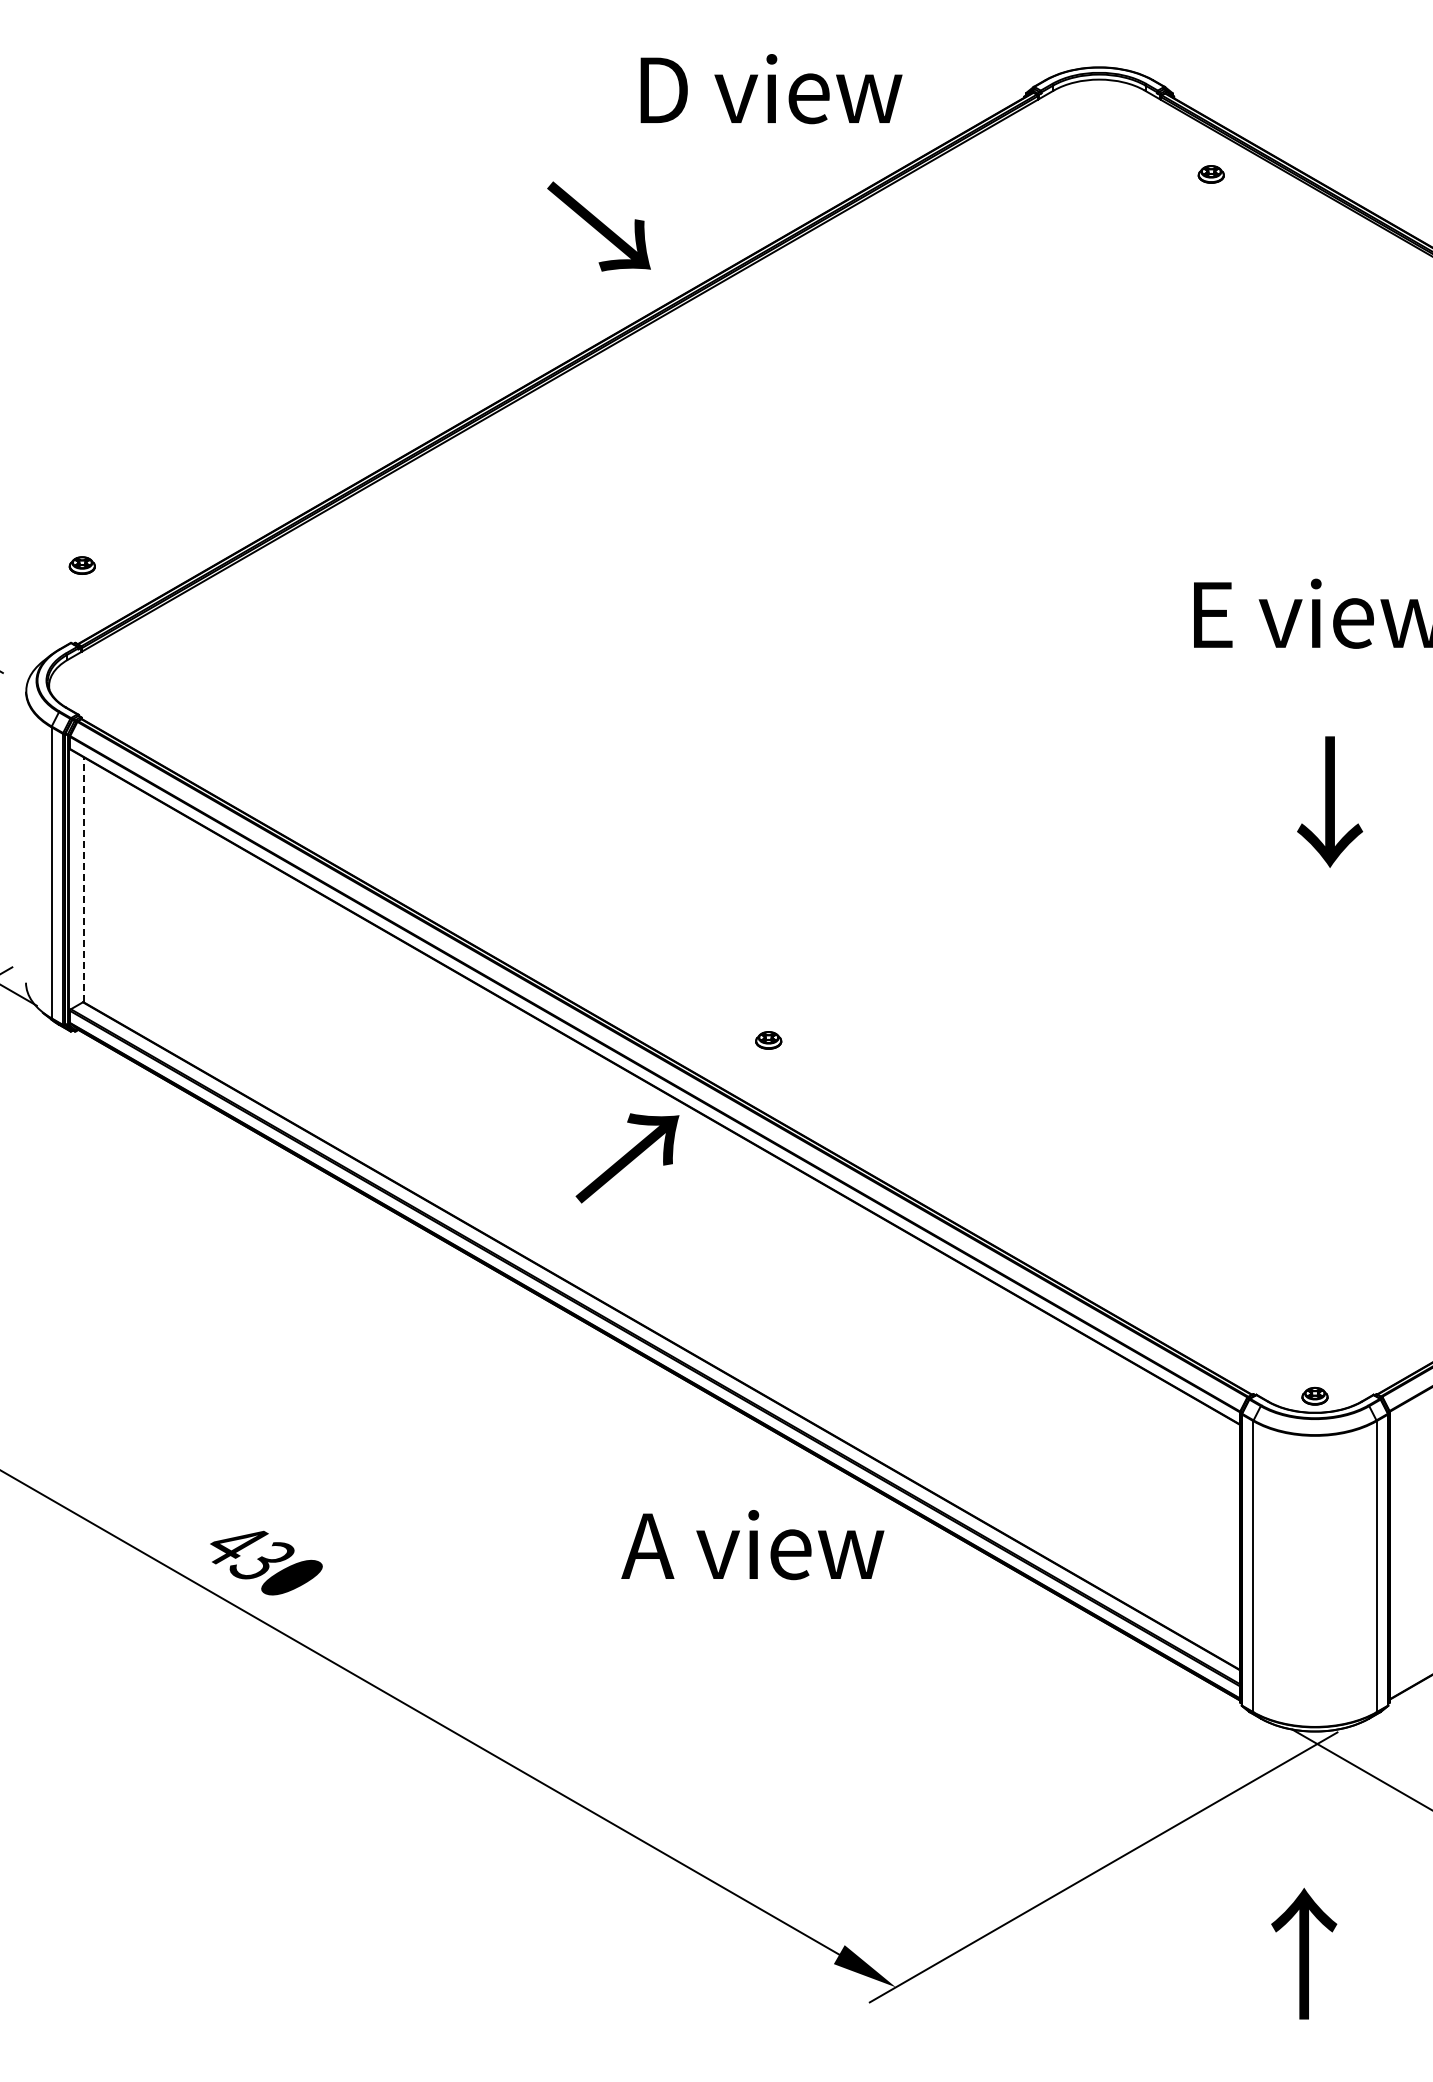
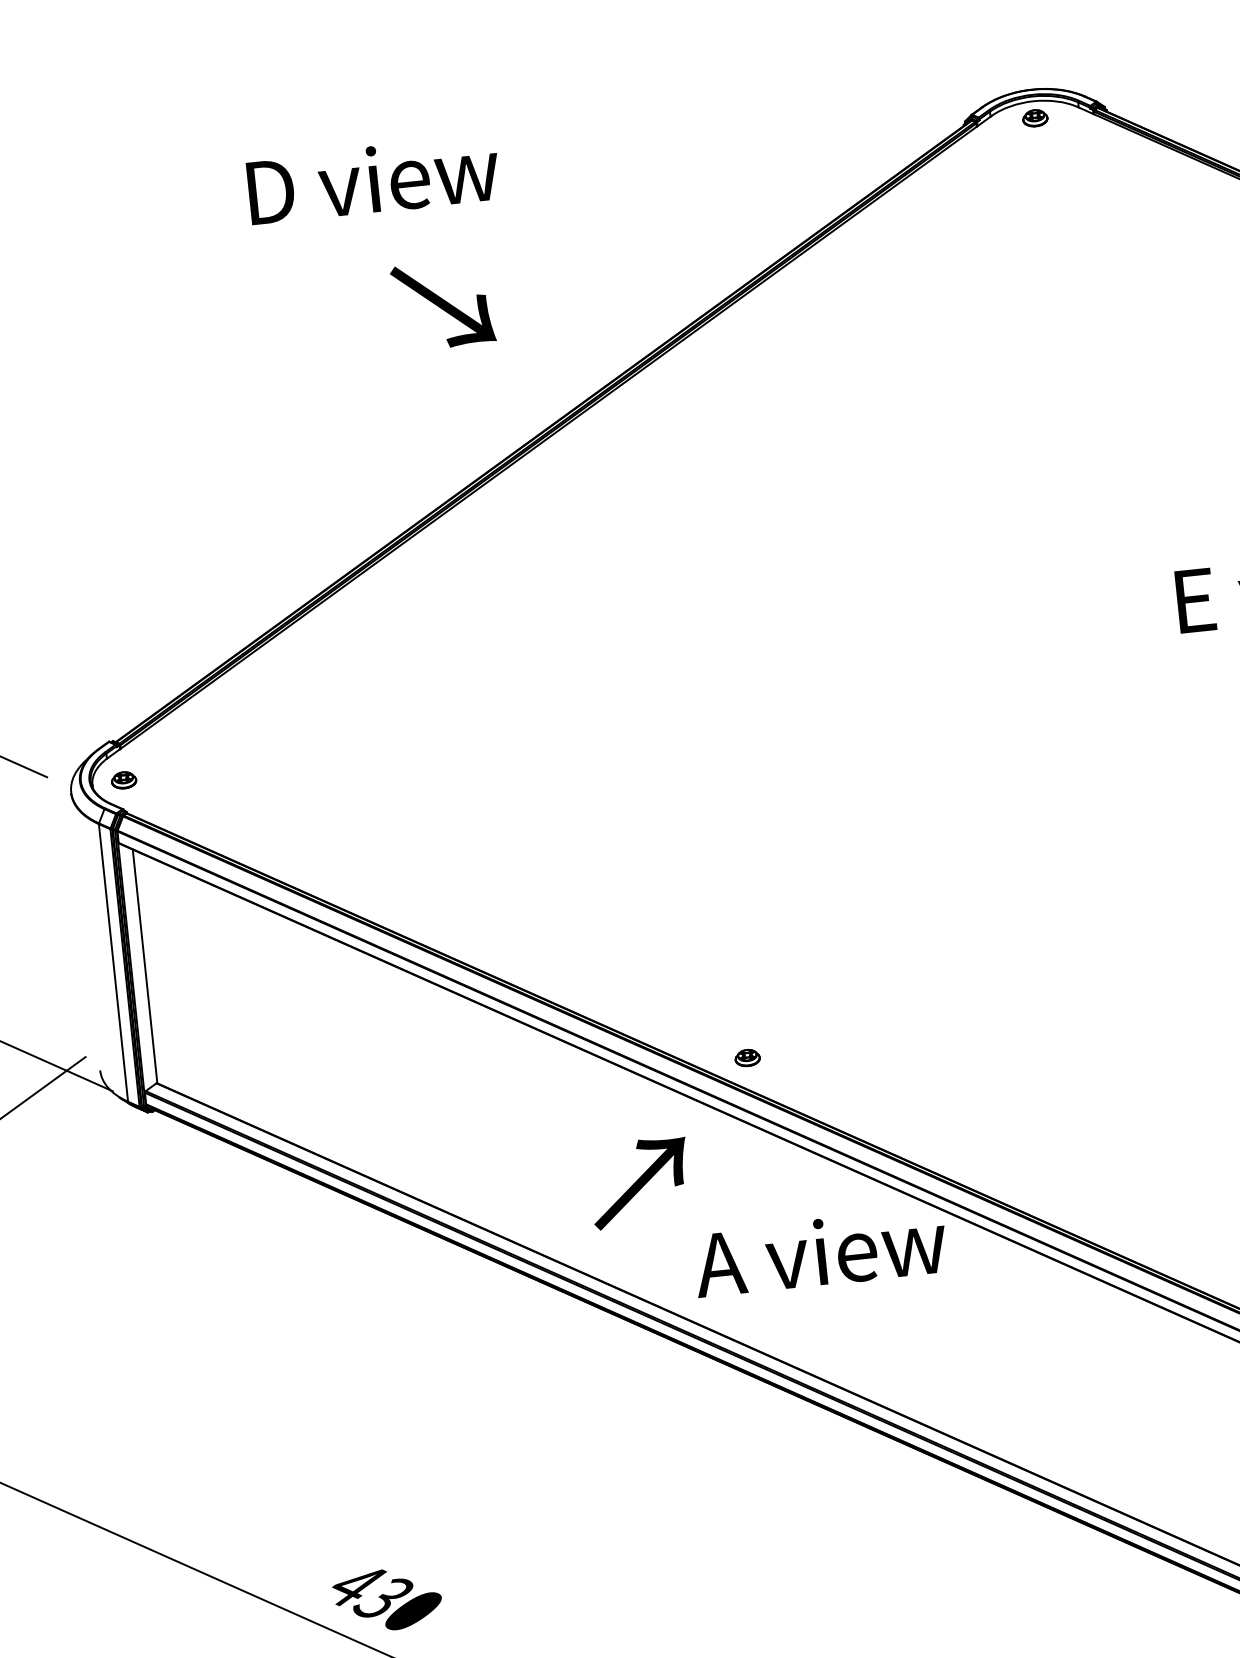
text: (771, 89) -> (373, 180), moved
part: (1210, 174) -> (1034, 118), moved
text: (598, 226) -> (442, 305), moved
part: (81, 565) -> (123, 780), moved
line: (83, 879) -> (144, 966), dashed -> solid
part: (768, 1040) -> (747, 1058), moved
text: (627, 1158) -> (640, 1183), moved
text: (752, 1545) -> (820, 1253), moved

